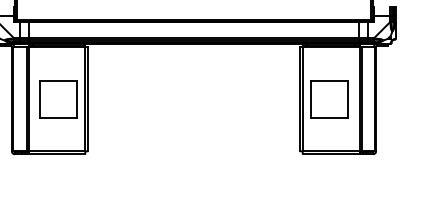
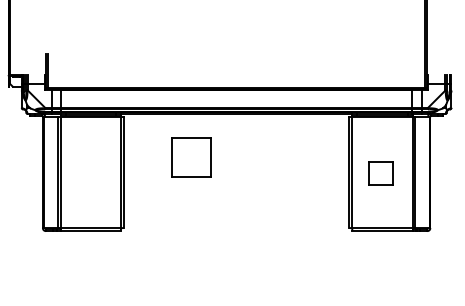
part: (58, 100) -> (191, 157), moved
part: (329, 100) -> (380, 173), size x0.6

